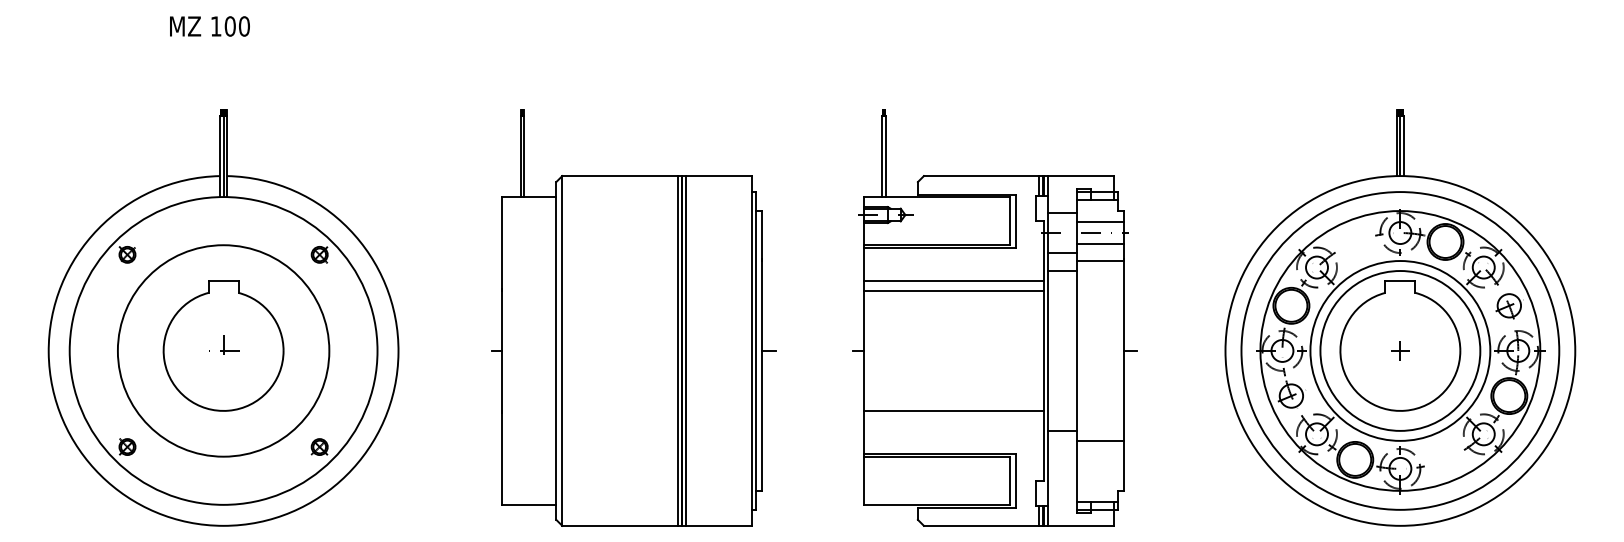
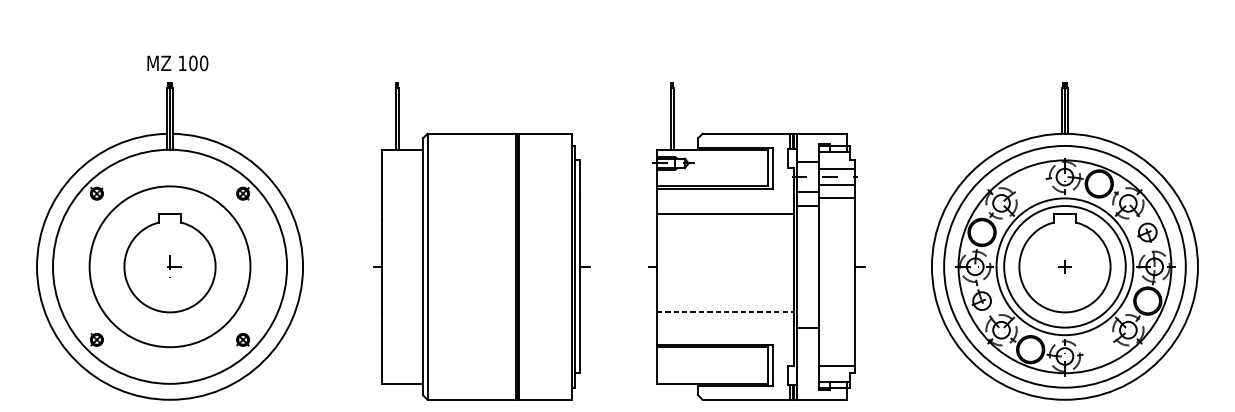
text: (209, 26) -> (177, 63), moved
line: (953, 290) -> (725, 220), removed
line: (685, 350) -> (521, 266), removed
line: (953, 410) -> (725, 312), solid -> dashed
line: (1099, 440) -> (836, 366), moved

